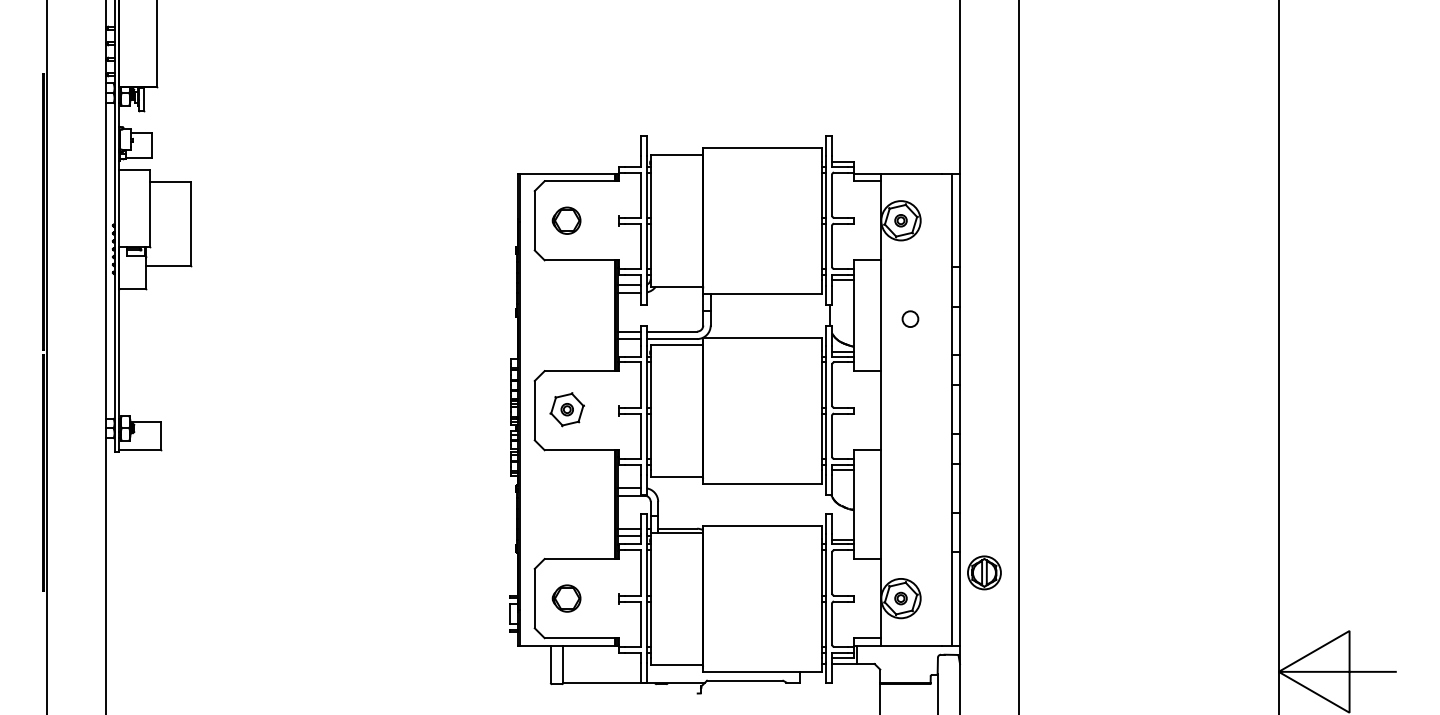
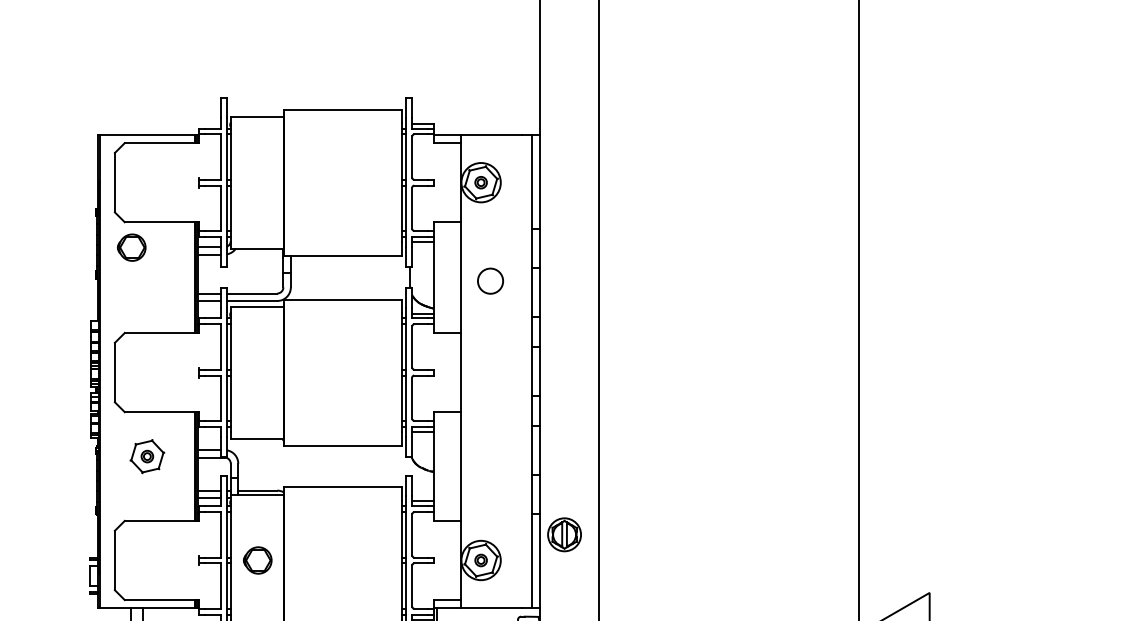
part: (566, 220) -> (131, 247), moved
circle: (910, 318) -> (490, 280), size x1.6
part: (566, 409) -> (146, 456), moved
part: (566, 598) -> (257, 560), moved

